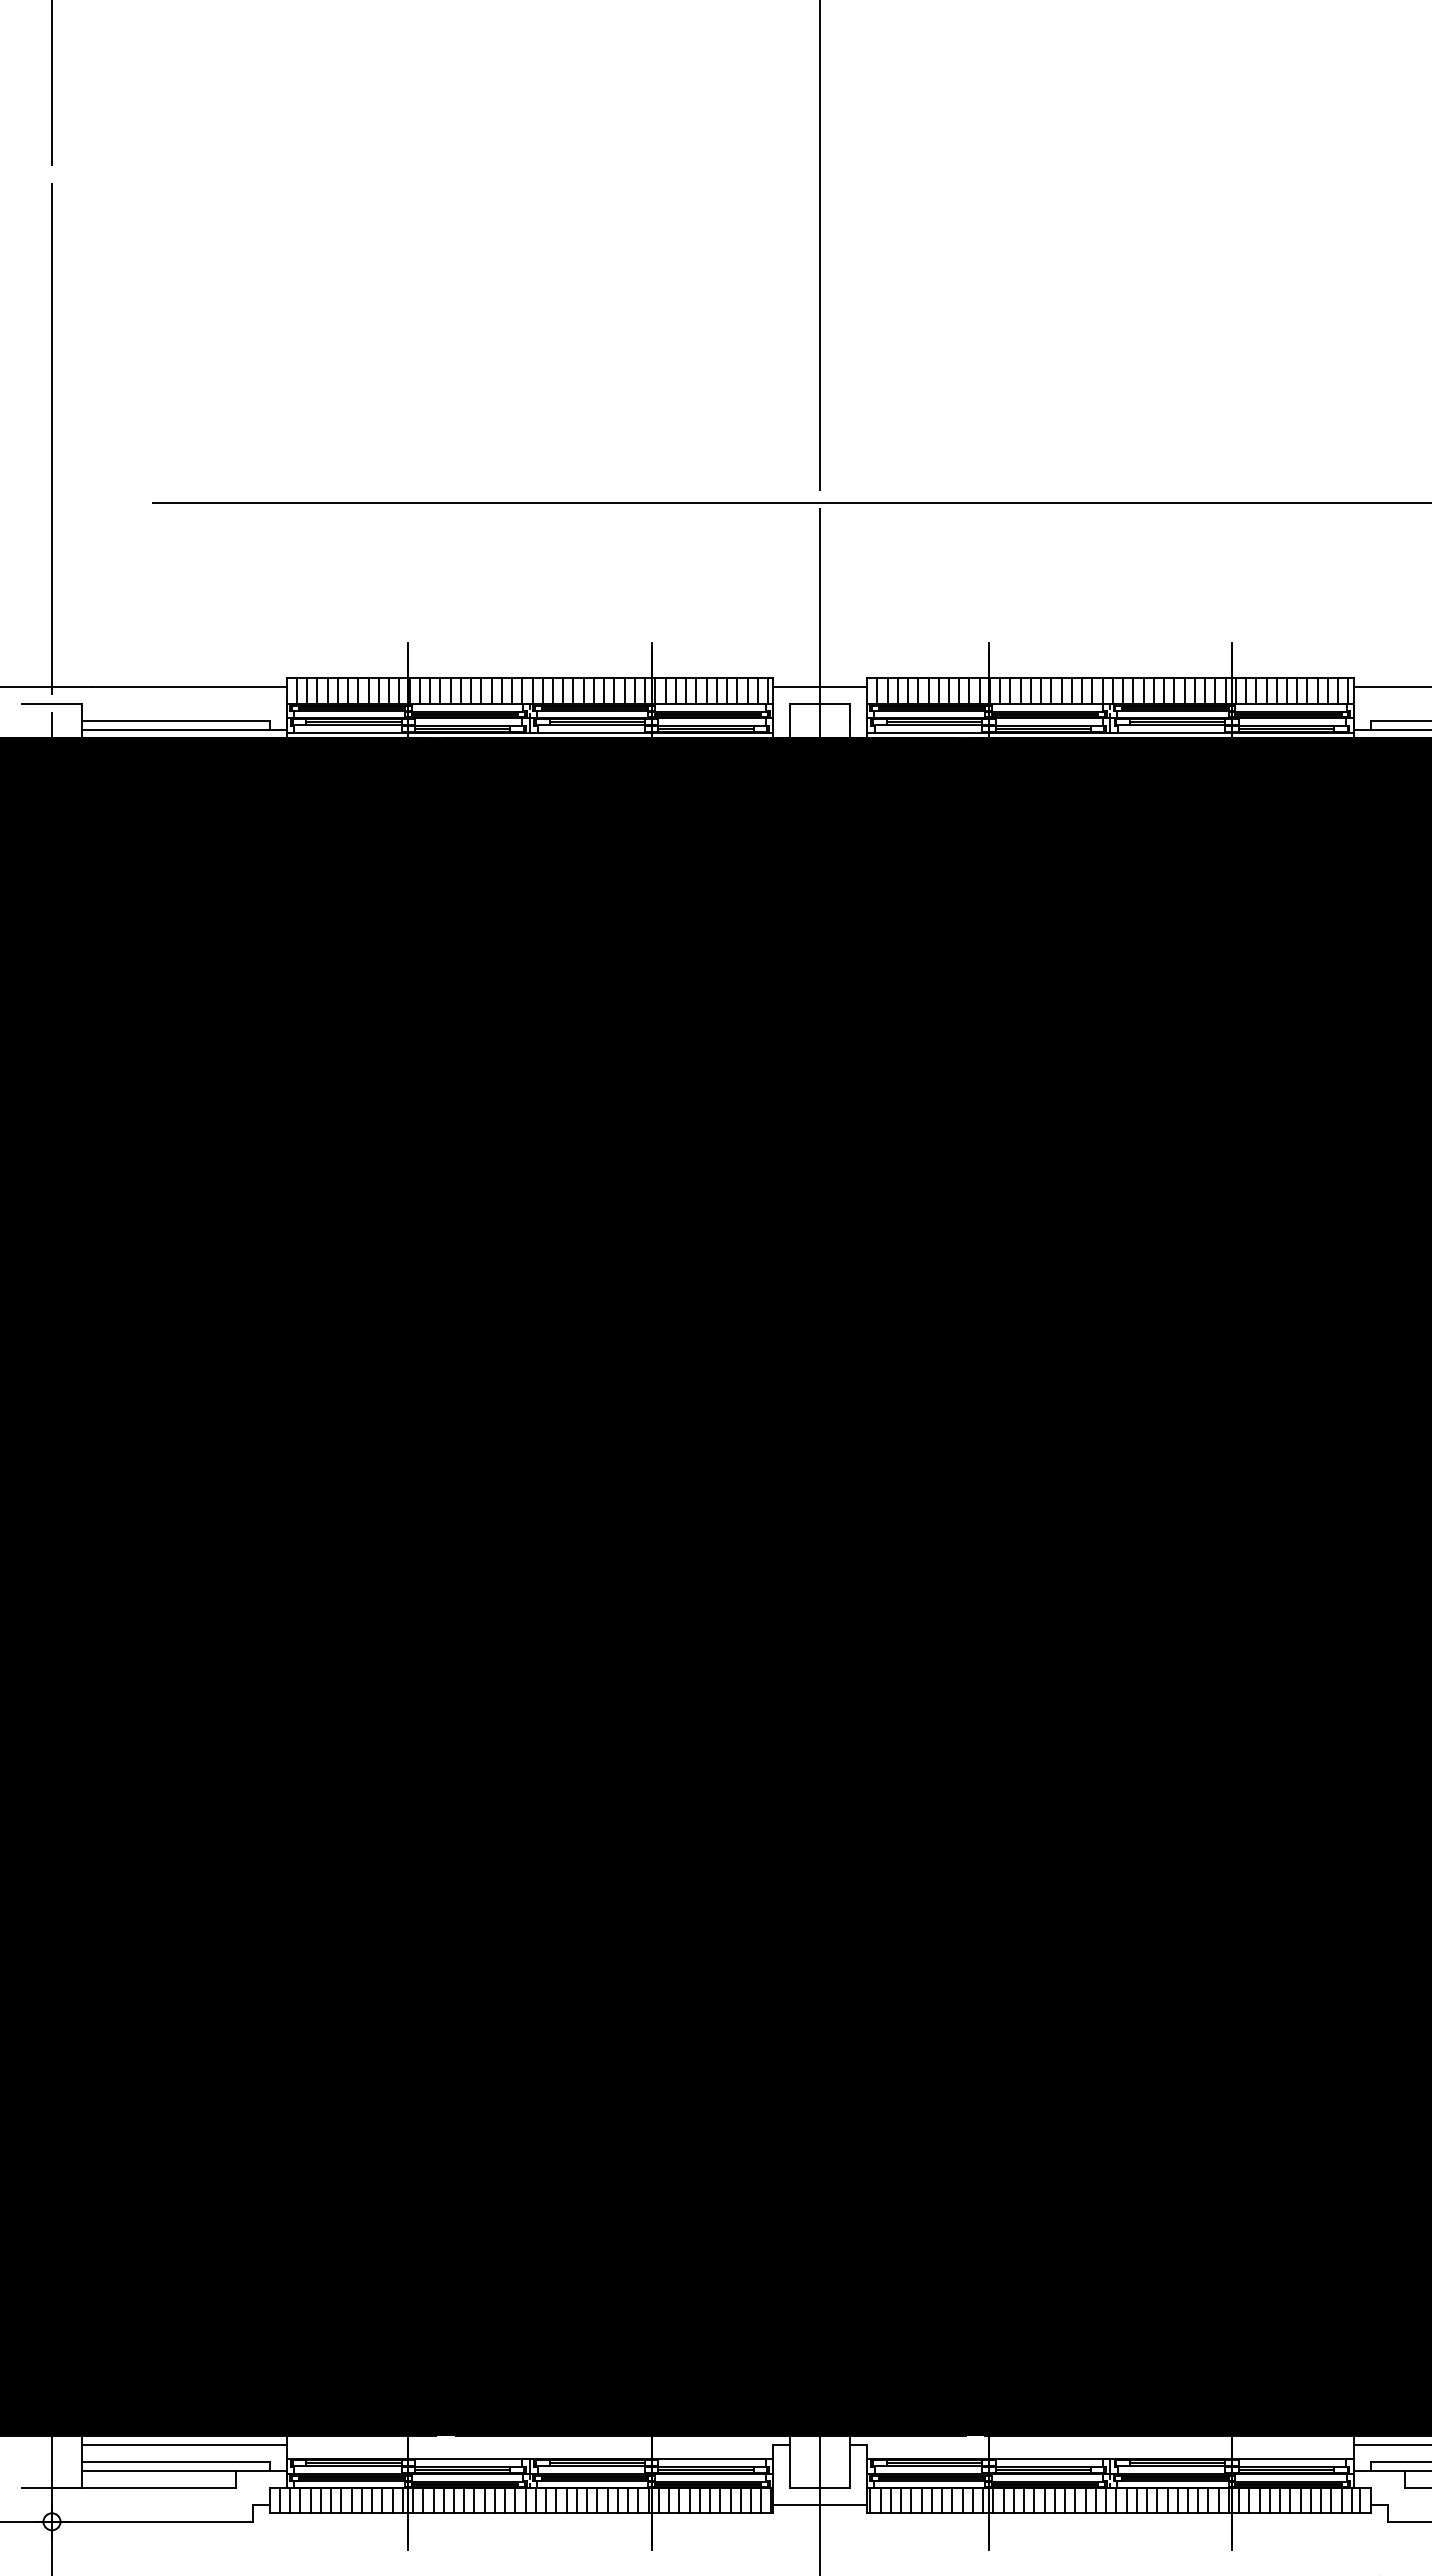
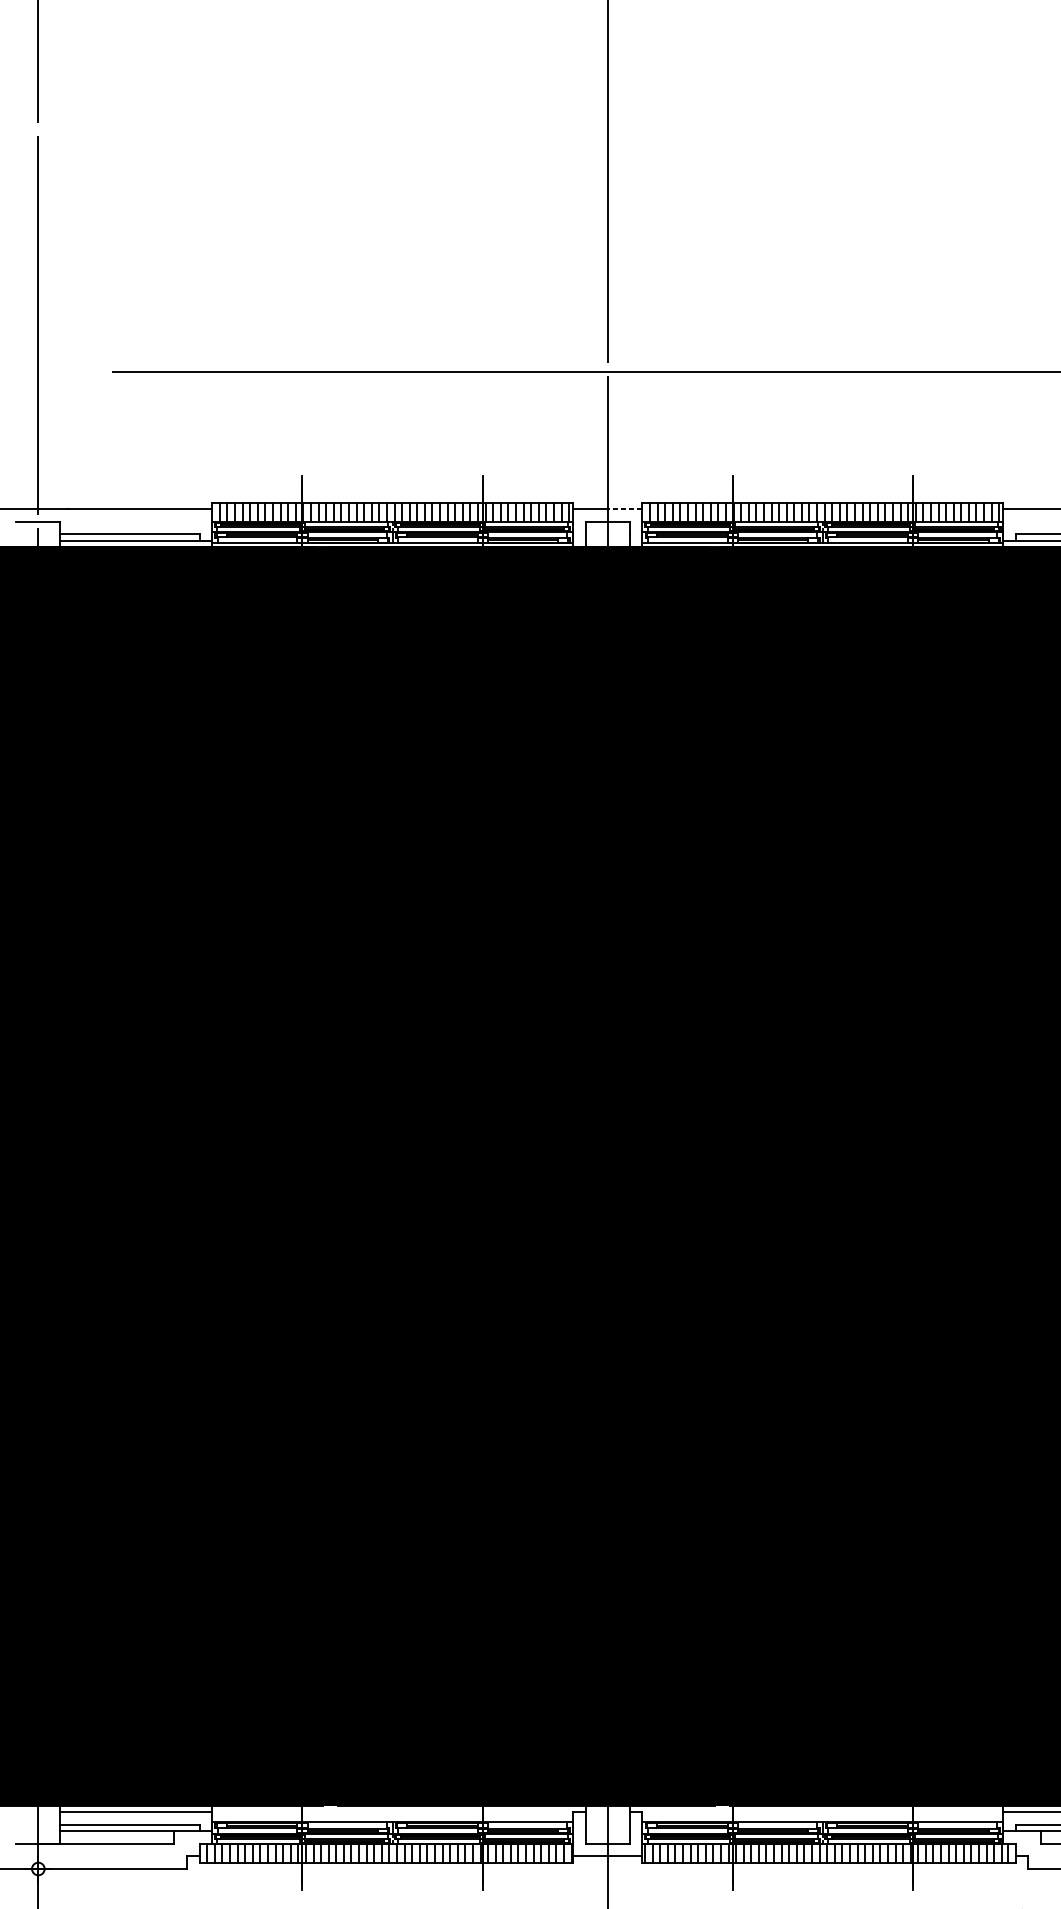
line: (843, 686) -> (625, 508), solid -> dashed

